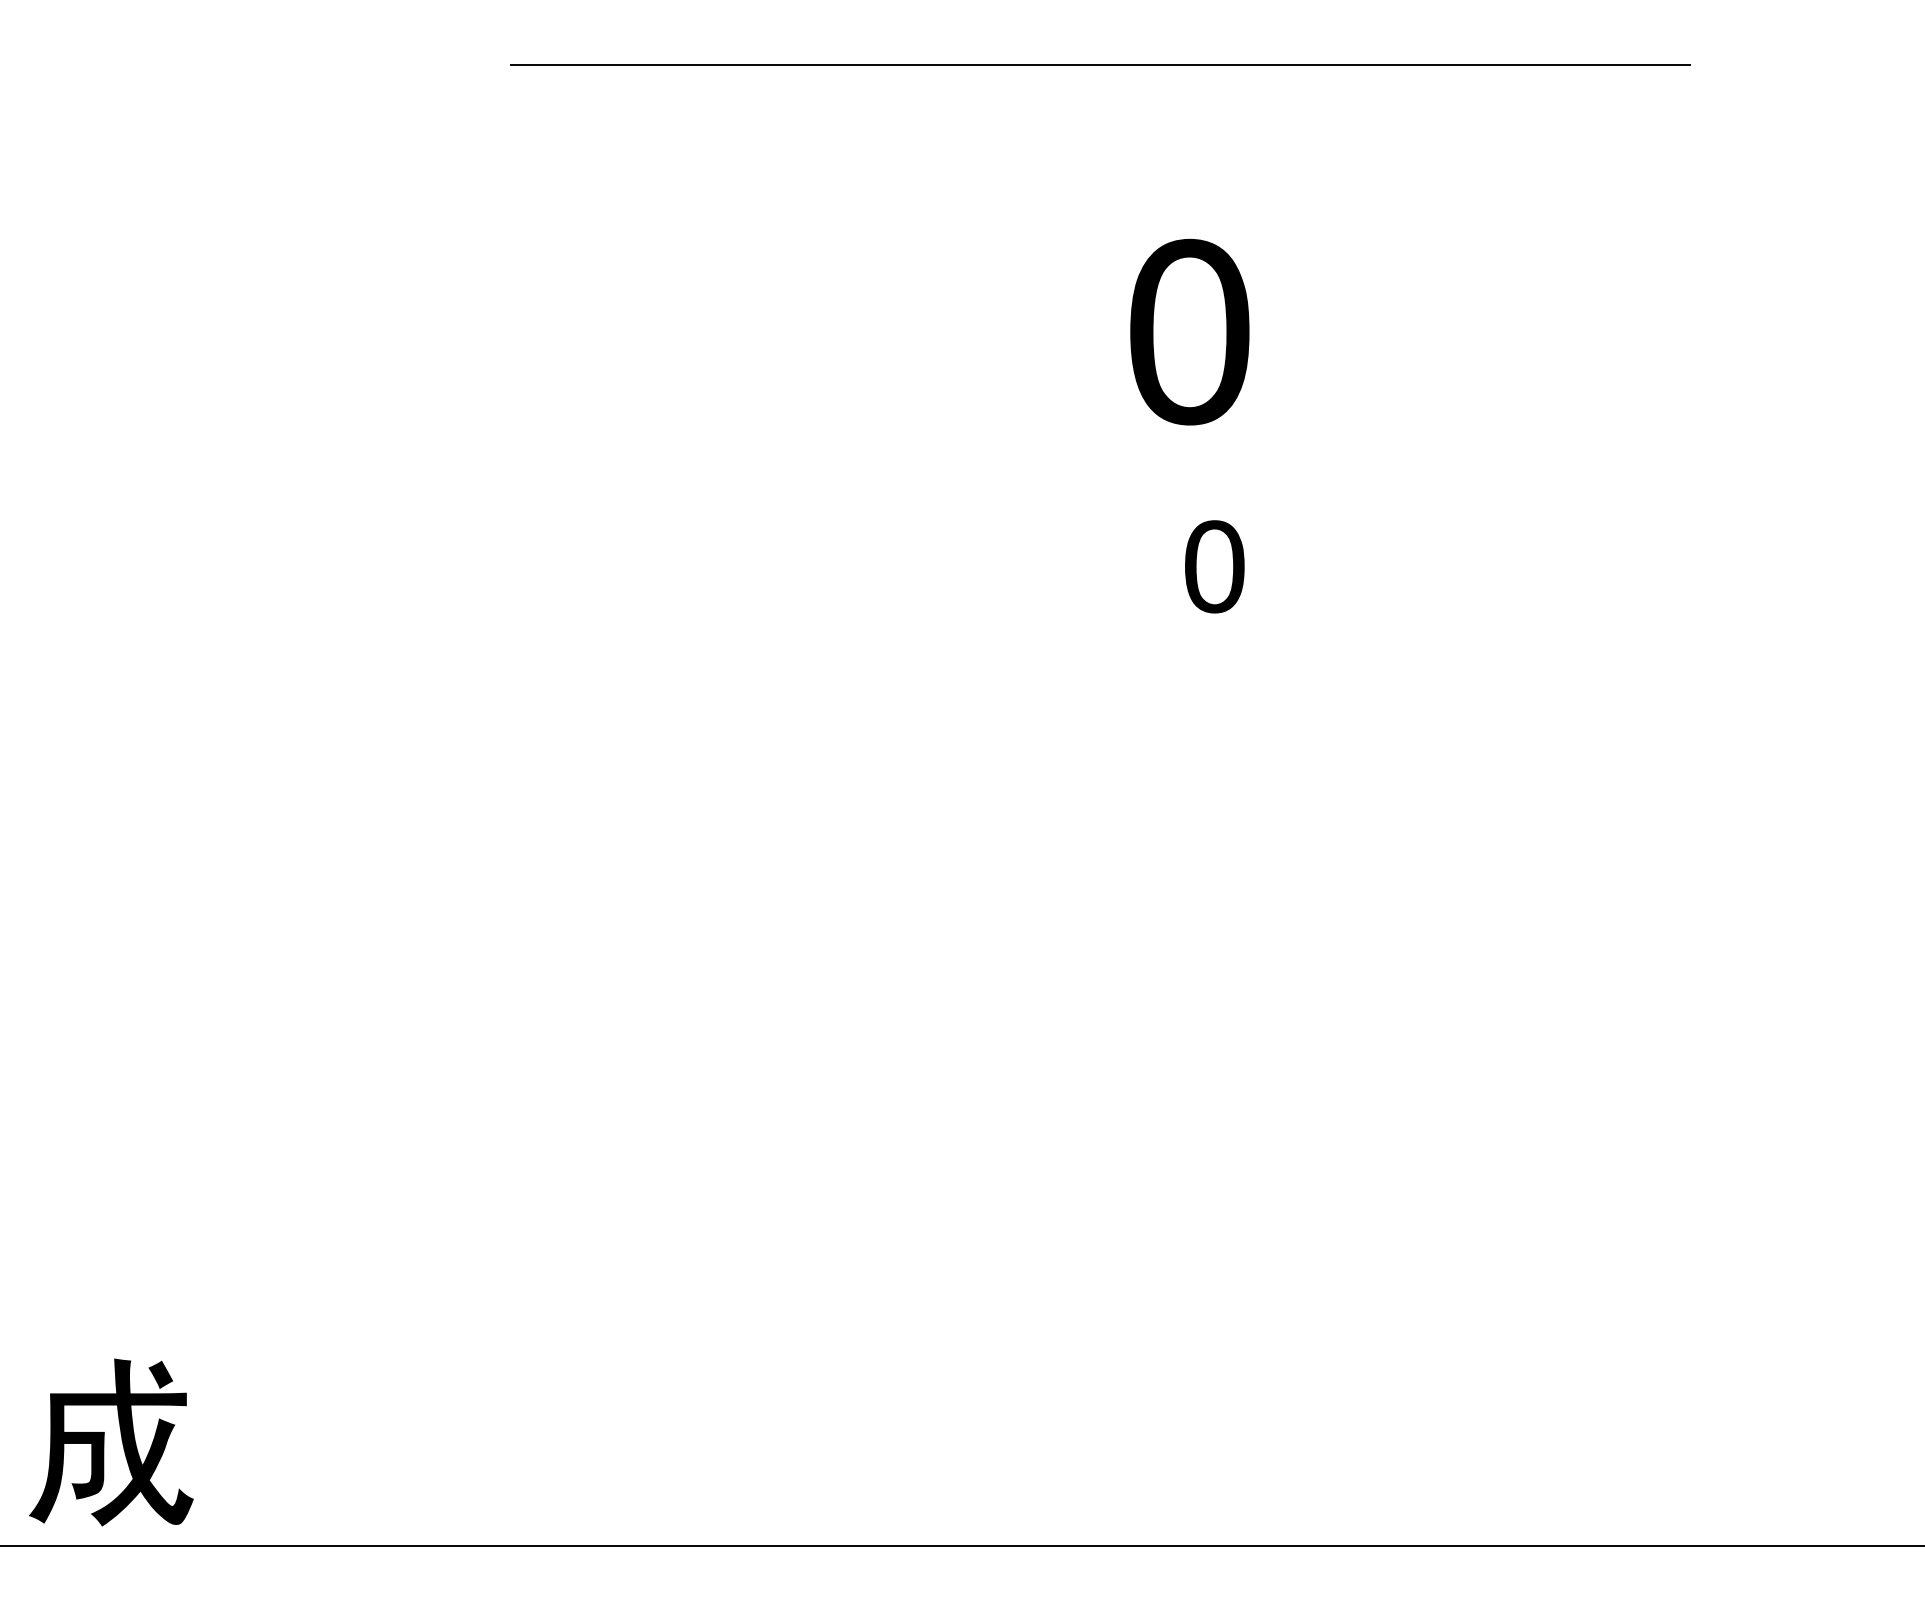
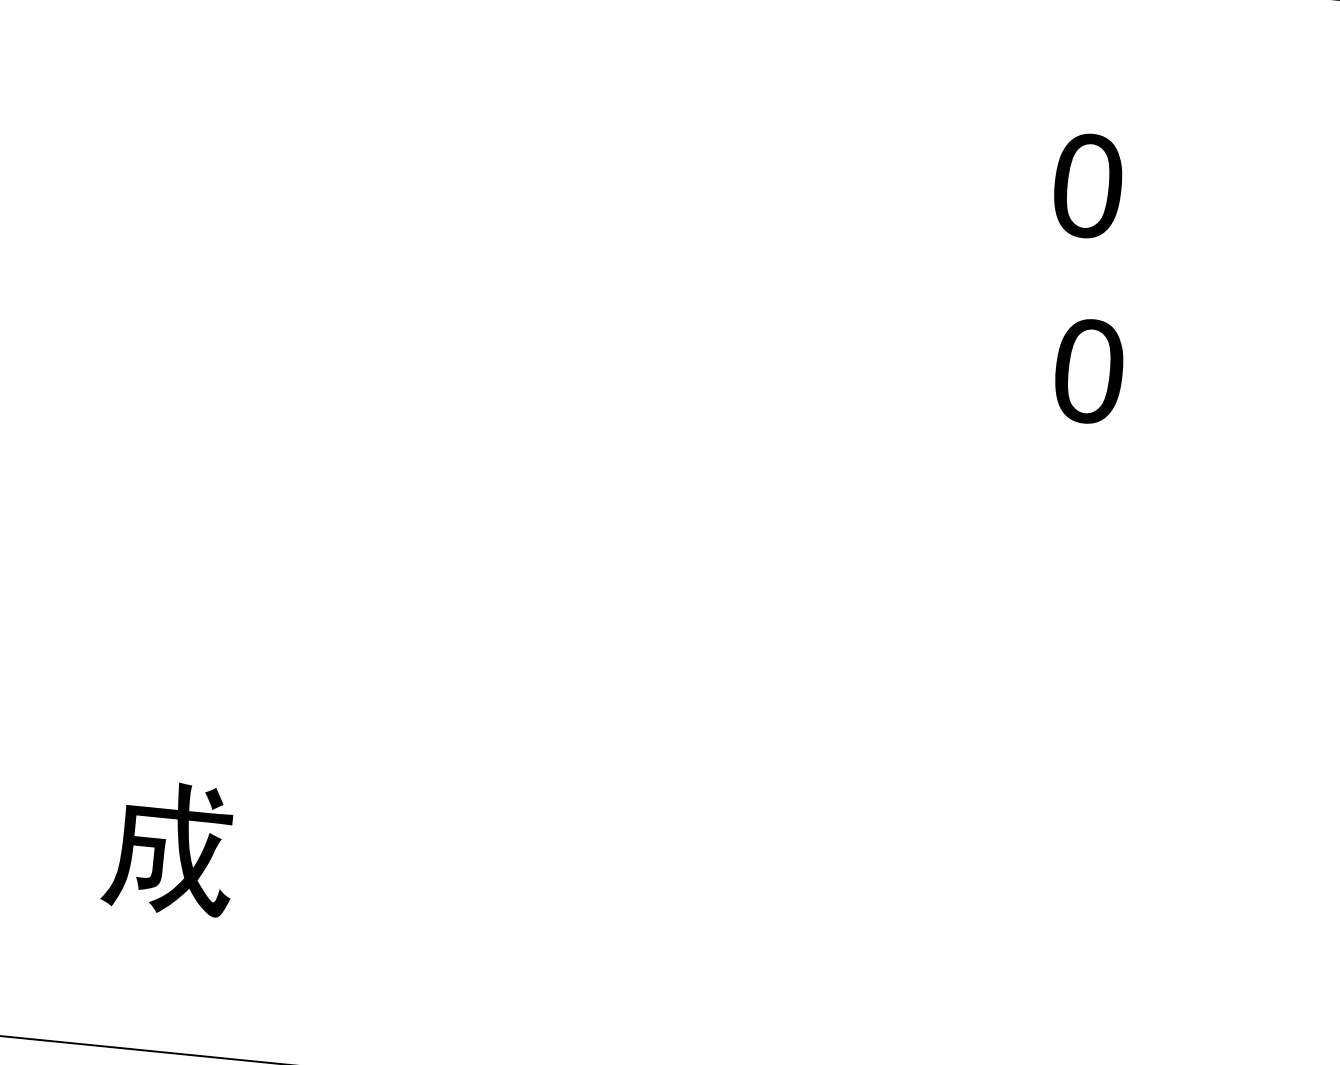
part: (1189, 331) -> (1087, 185), size x0.71
part: (1214, 566) -> (1089, 371), size x1.43
part: (104, 1442) -> (165, 847), moved

